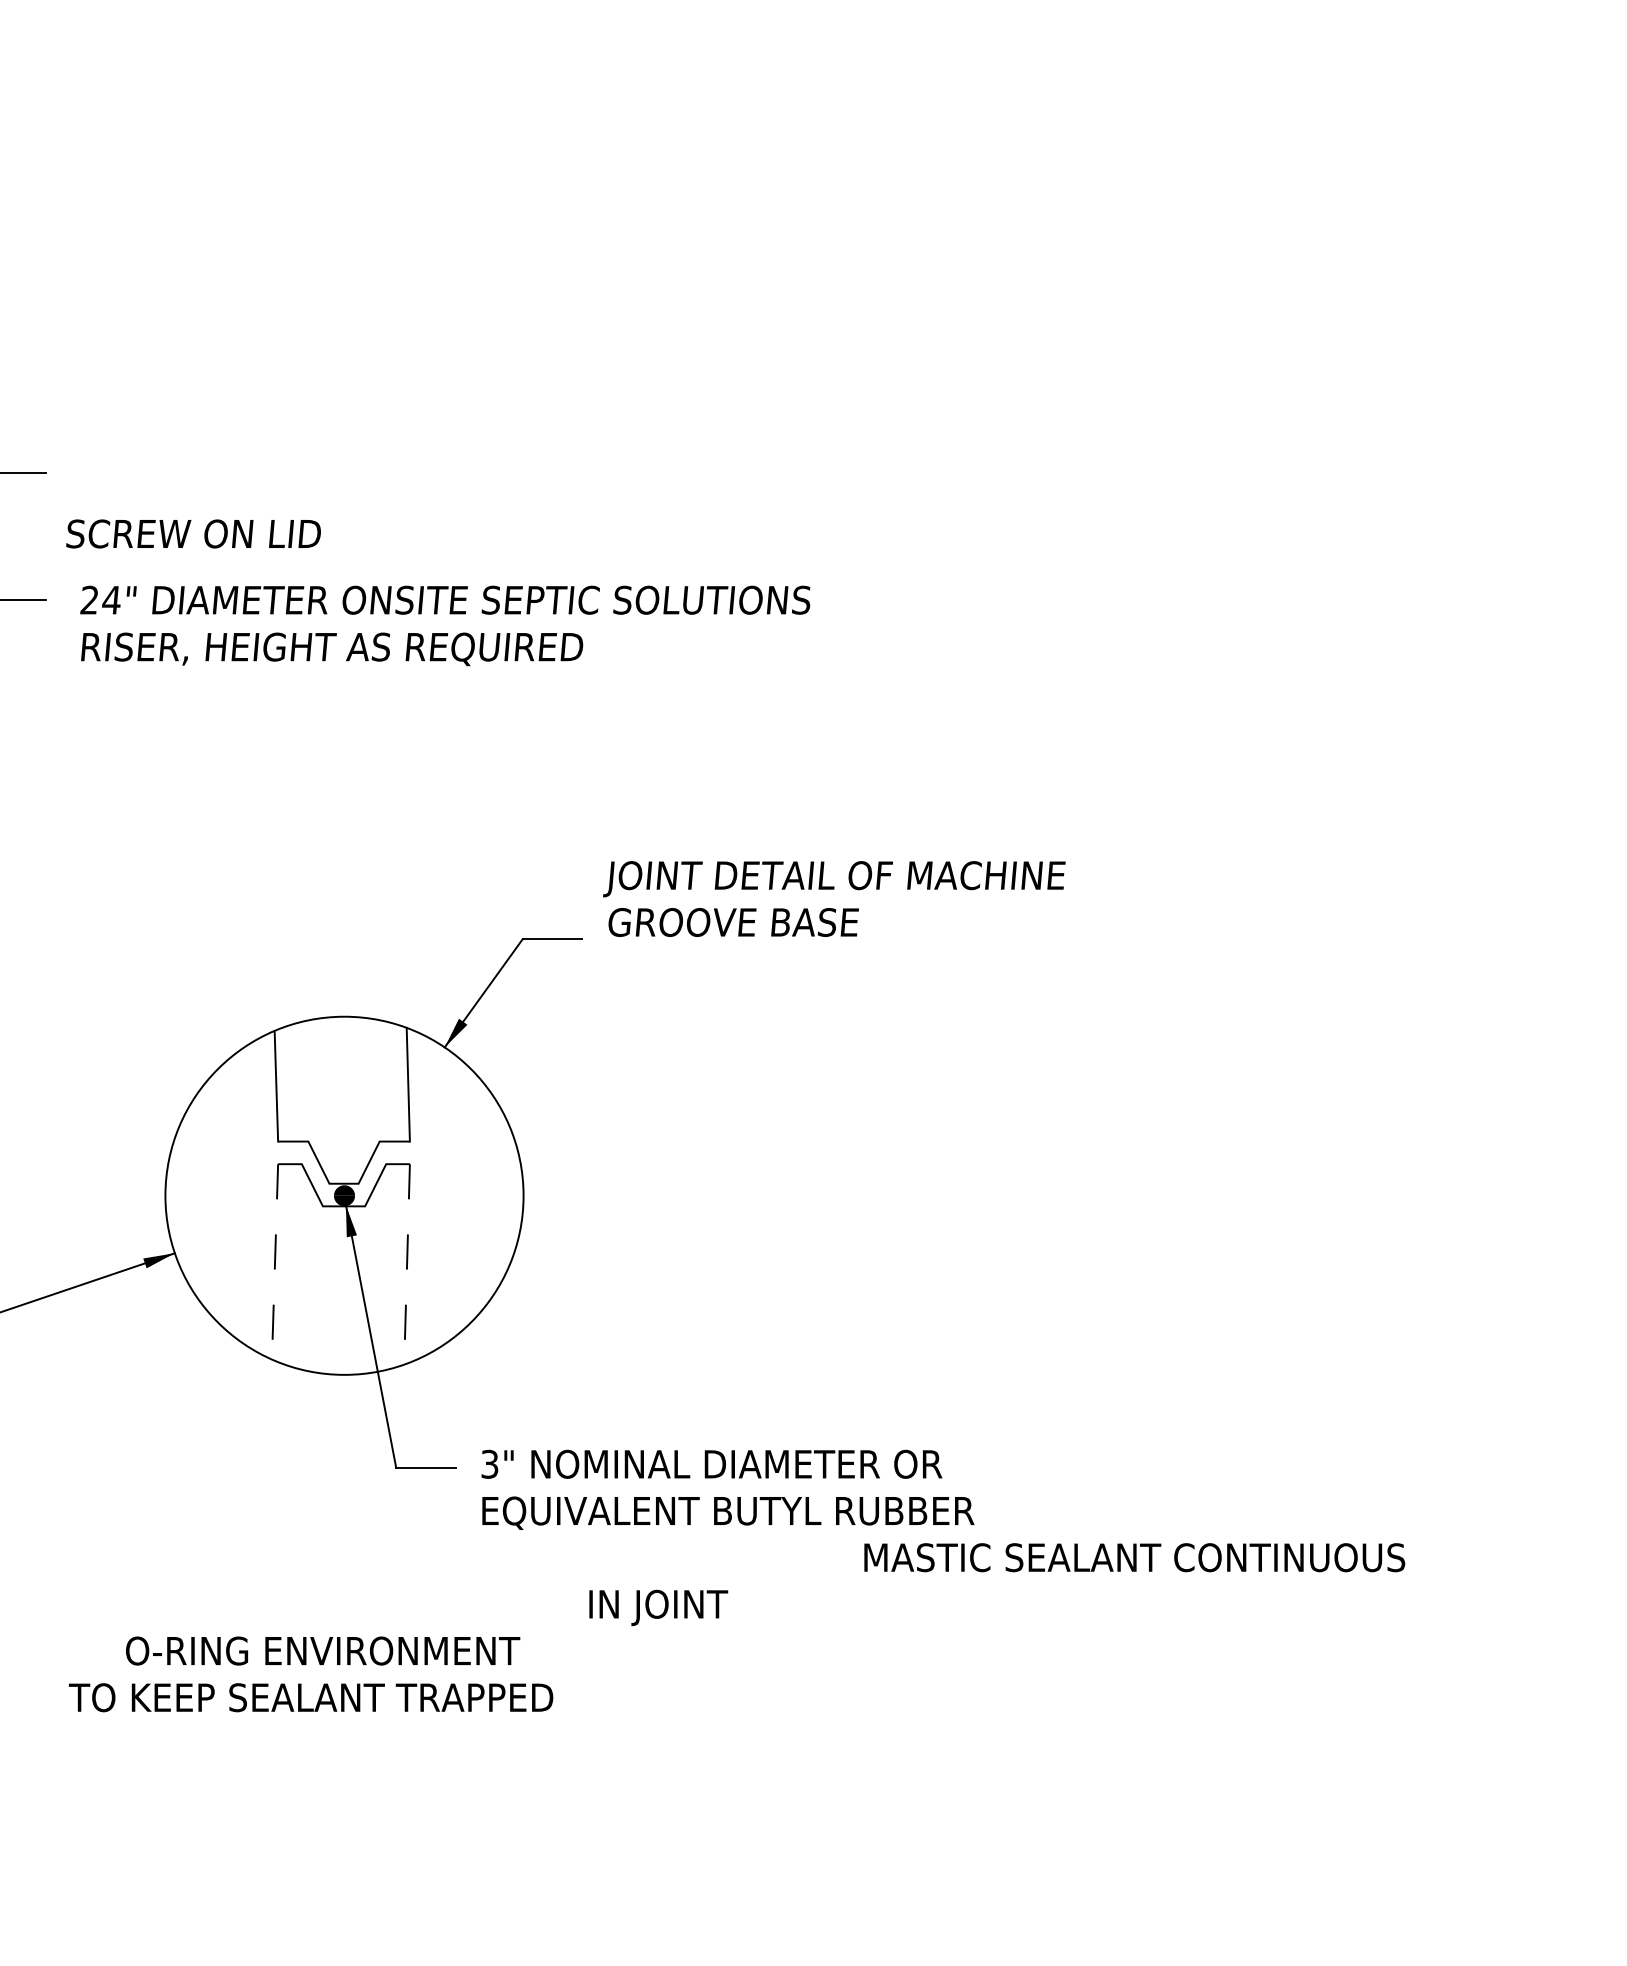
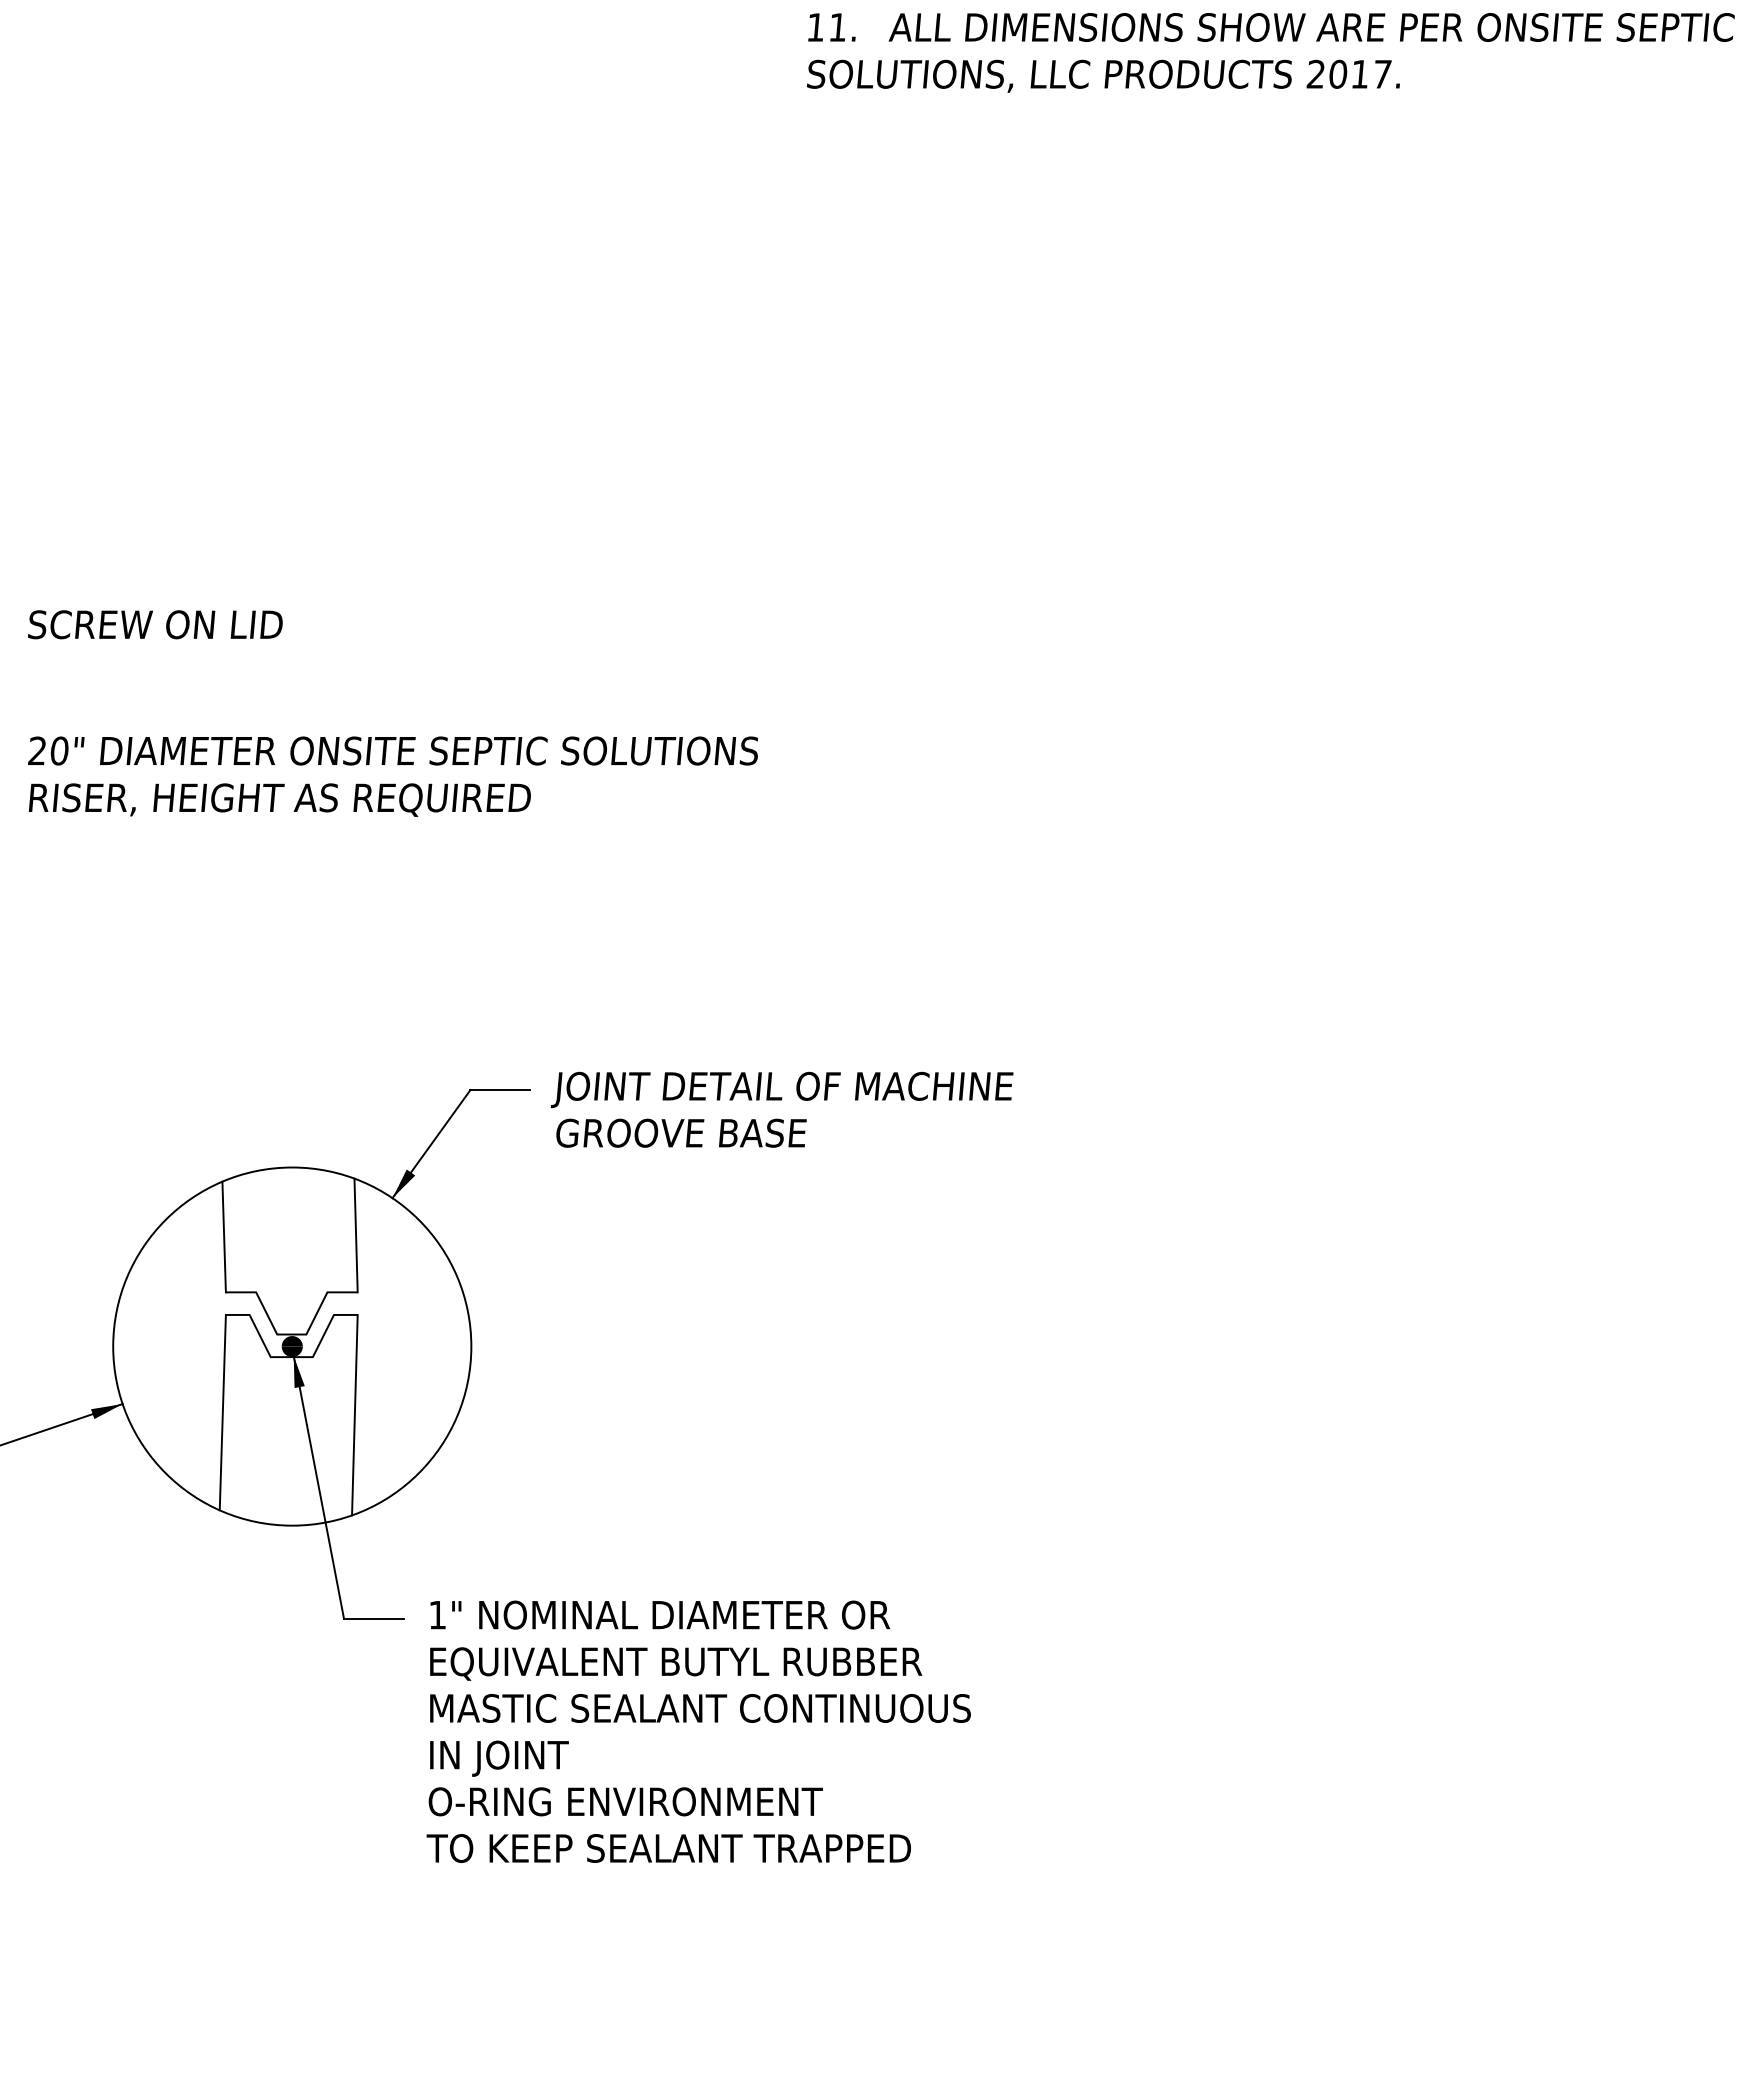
text: (193, 533) -> (155, 624), moved
text: (110, 599) -> (58, 750), 24" -> 20"
text: (833, 898) -> (781, 1109), moved
line: (274, 1261) -> (222, 1412), dashed -> solid
line: (406, 1264) -> (354, 1415), dashed -> solid
text: (489, 1463) -> (437, 1614), 3" -> 1"
text: (1134, 1557) -> (700, 1708), moved
text: (658, 1607) -> (499, 1758), moved
text: (322, 1650) -> (625, 1801), moved
text: (310, 1697) -> (668, 1848), moved

